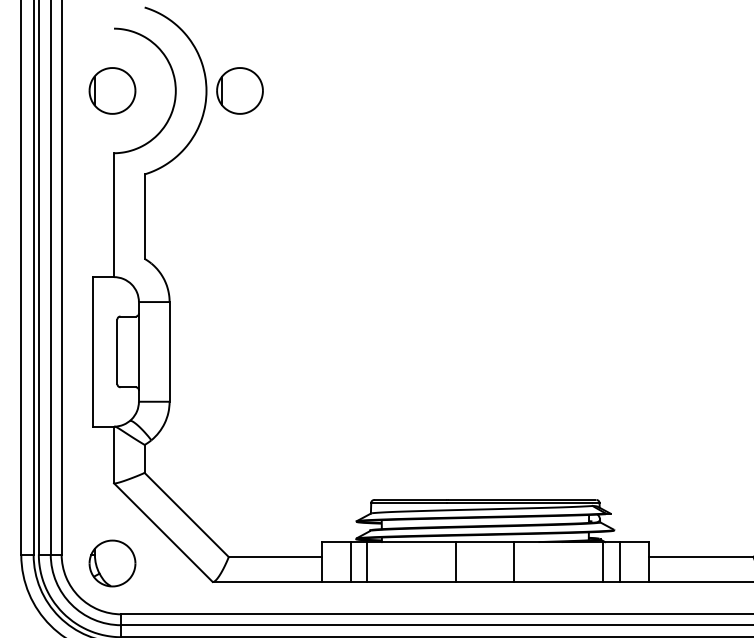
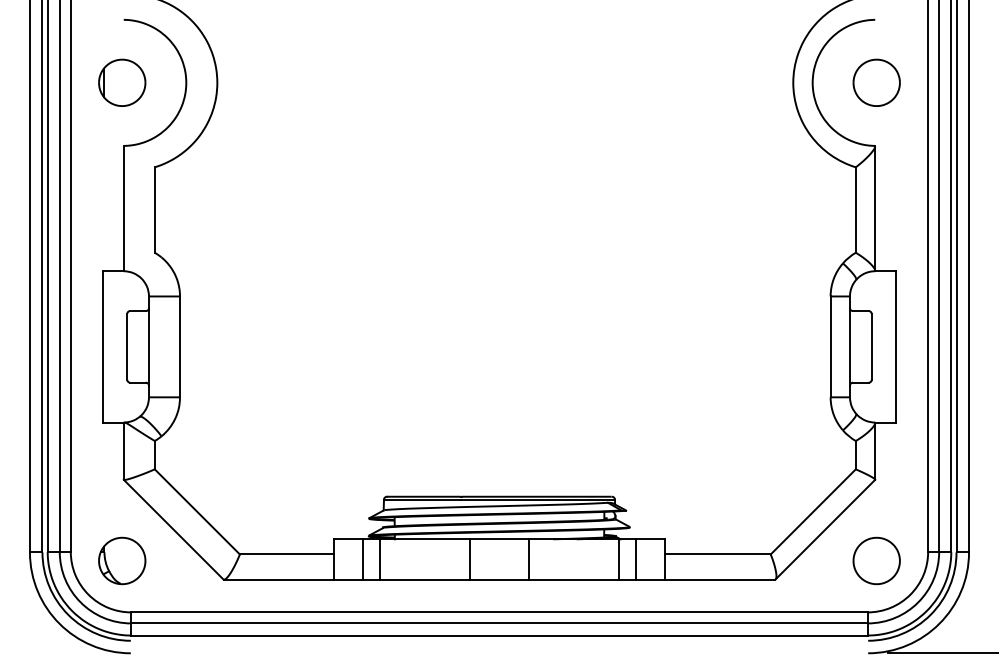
part: (240, 90) -> (251, 82), removed

